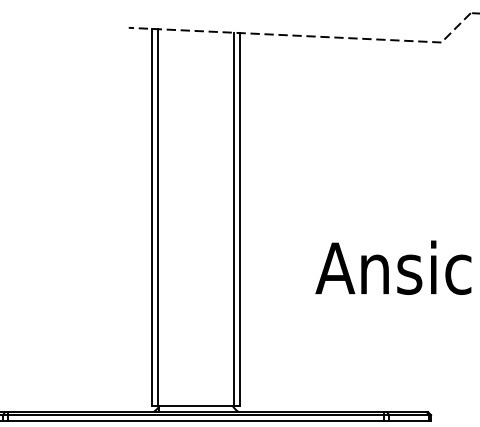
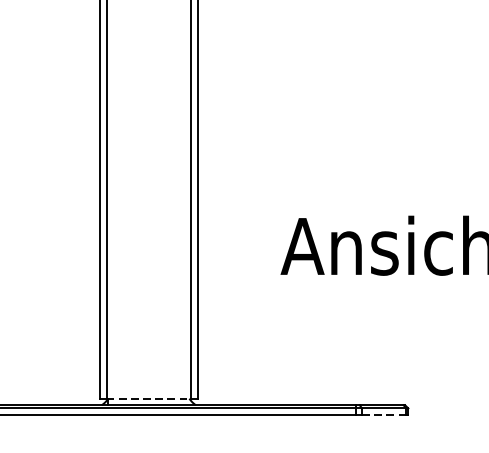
line: (196, 406) -> (149, 399), solid -> dashed
line: (409, 420) -> (384, 414), solid -> dashed

